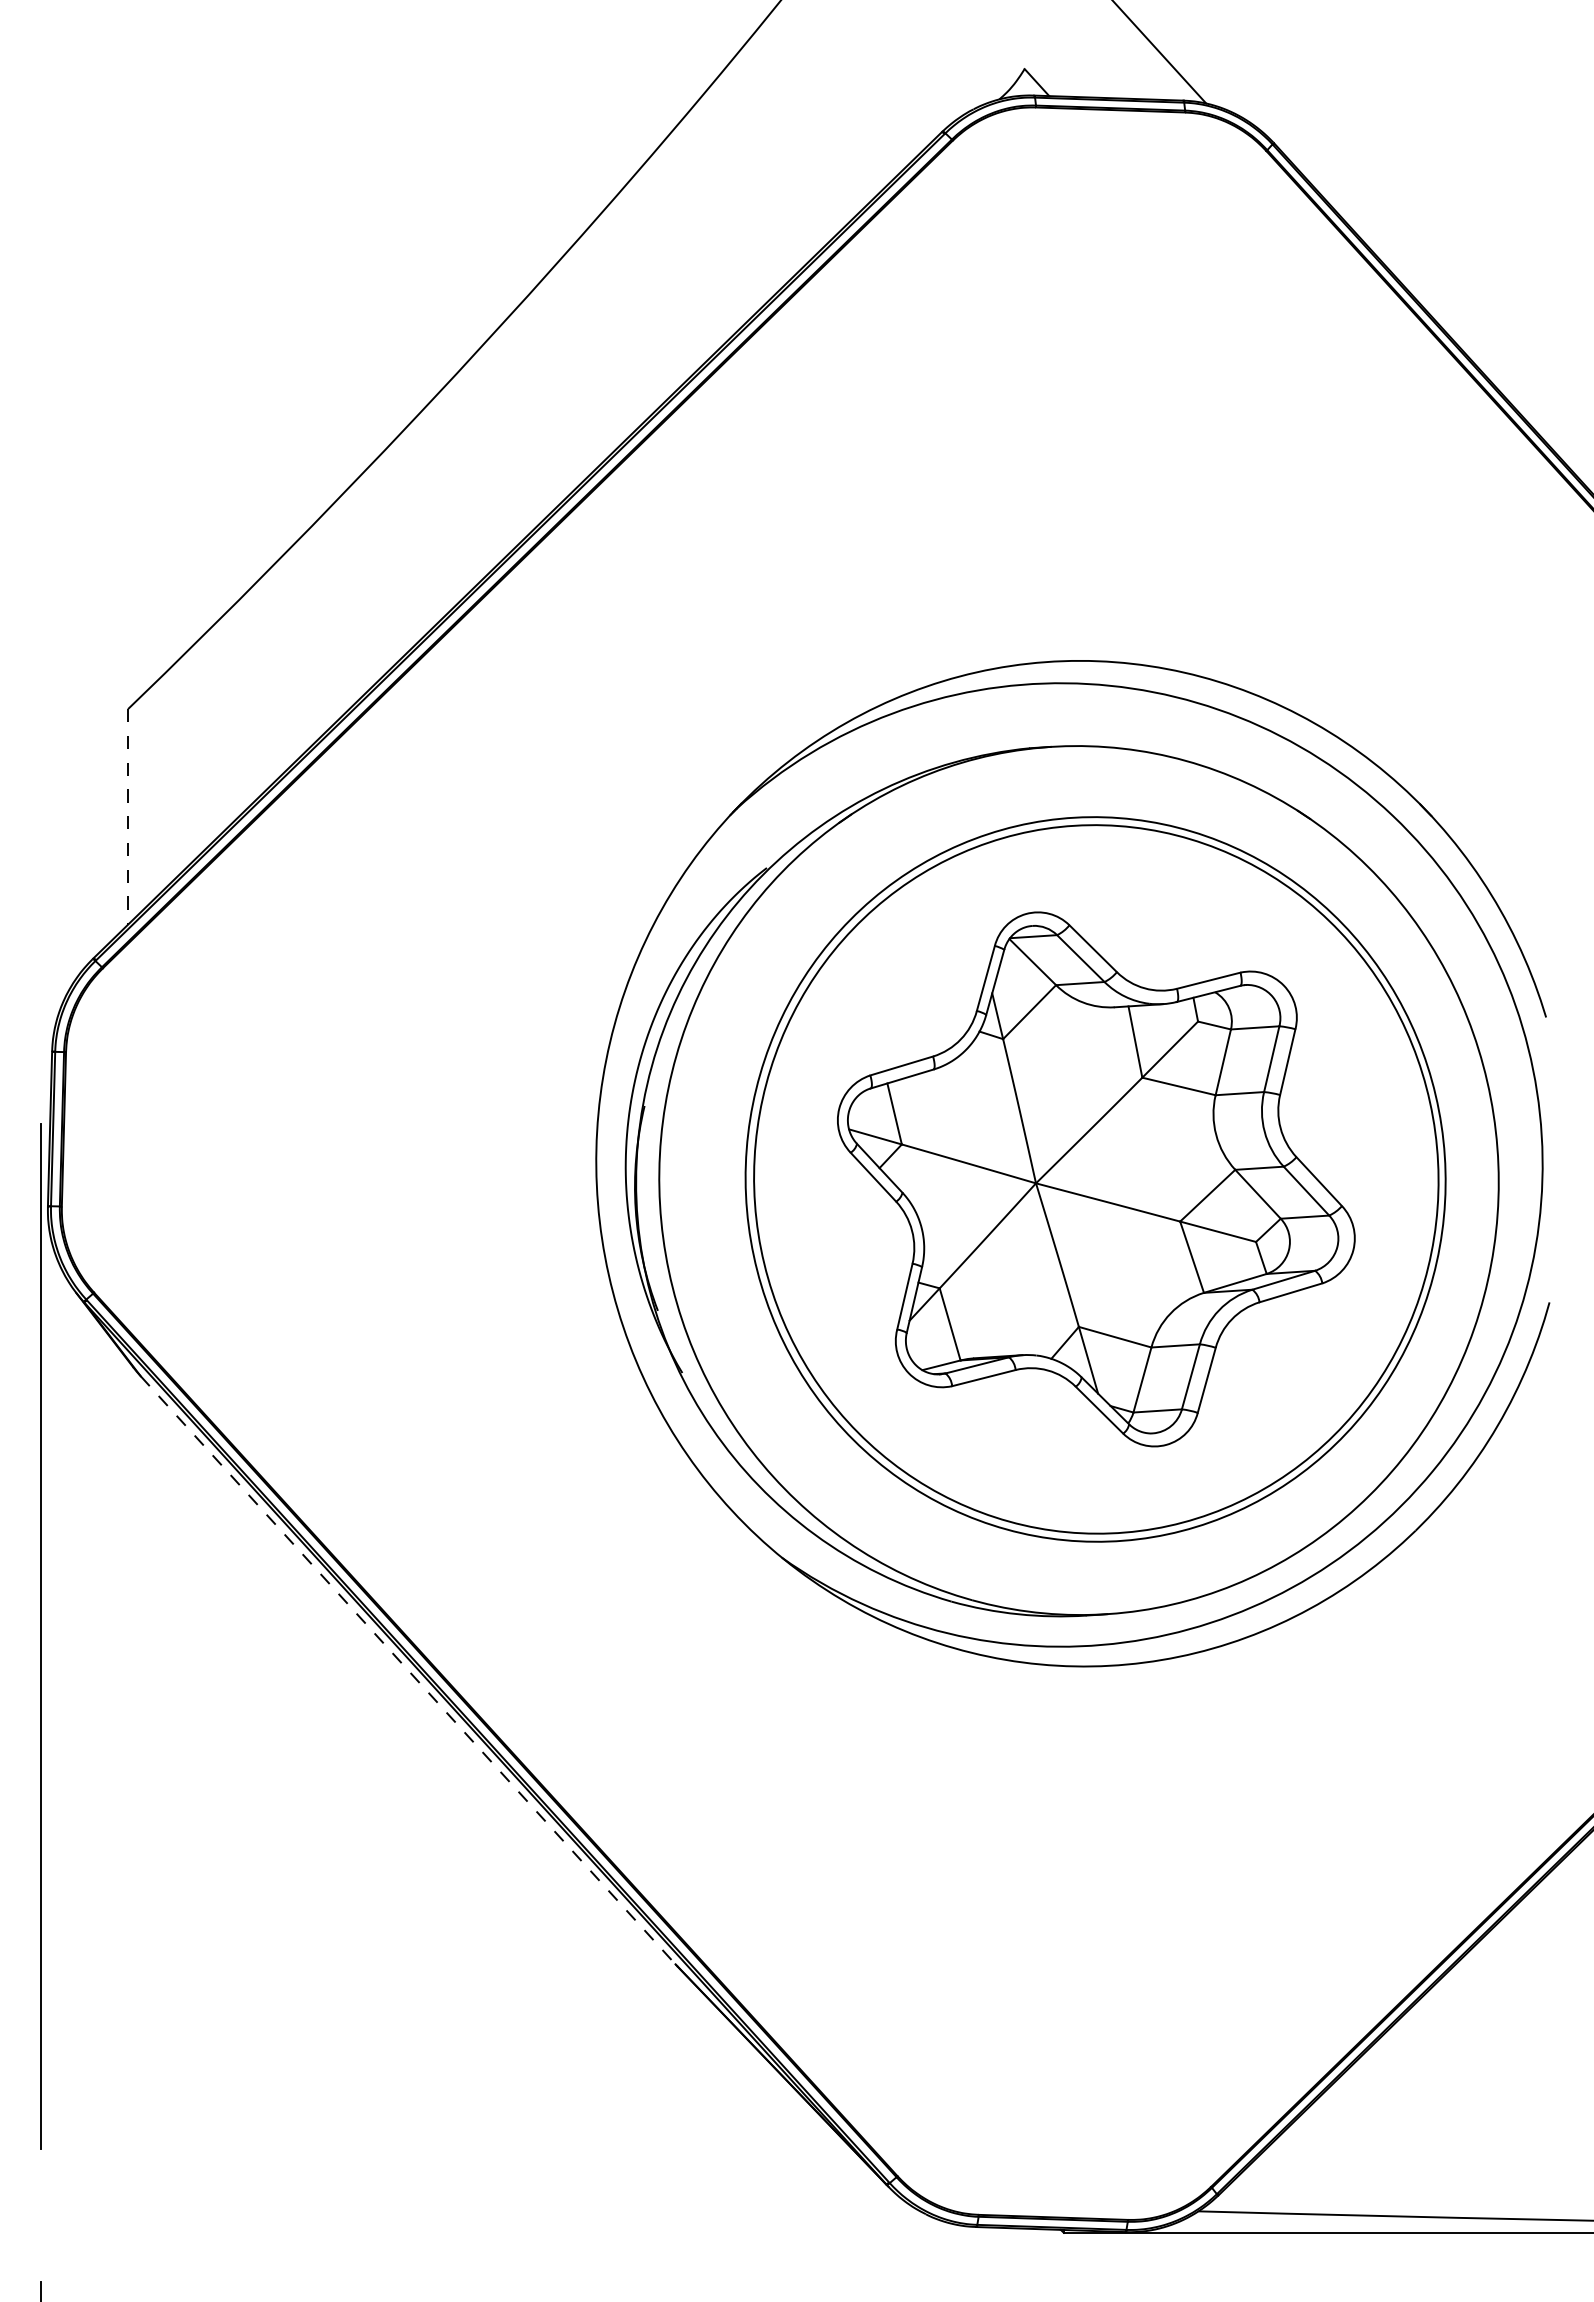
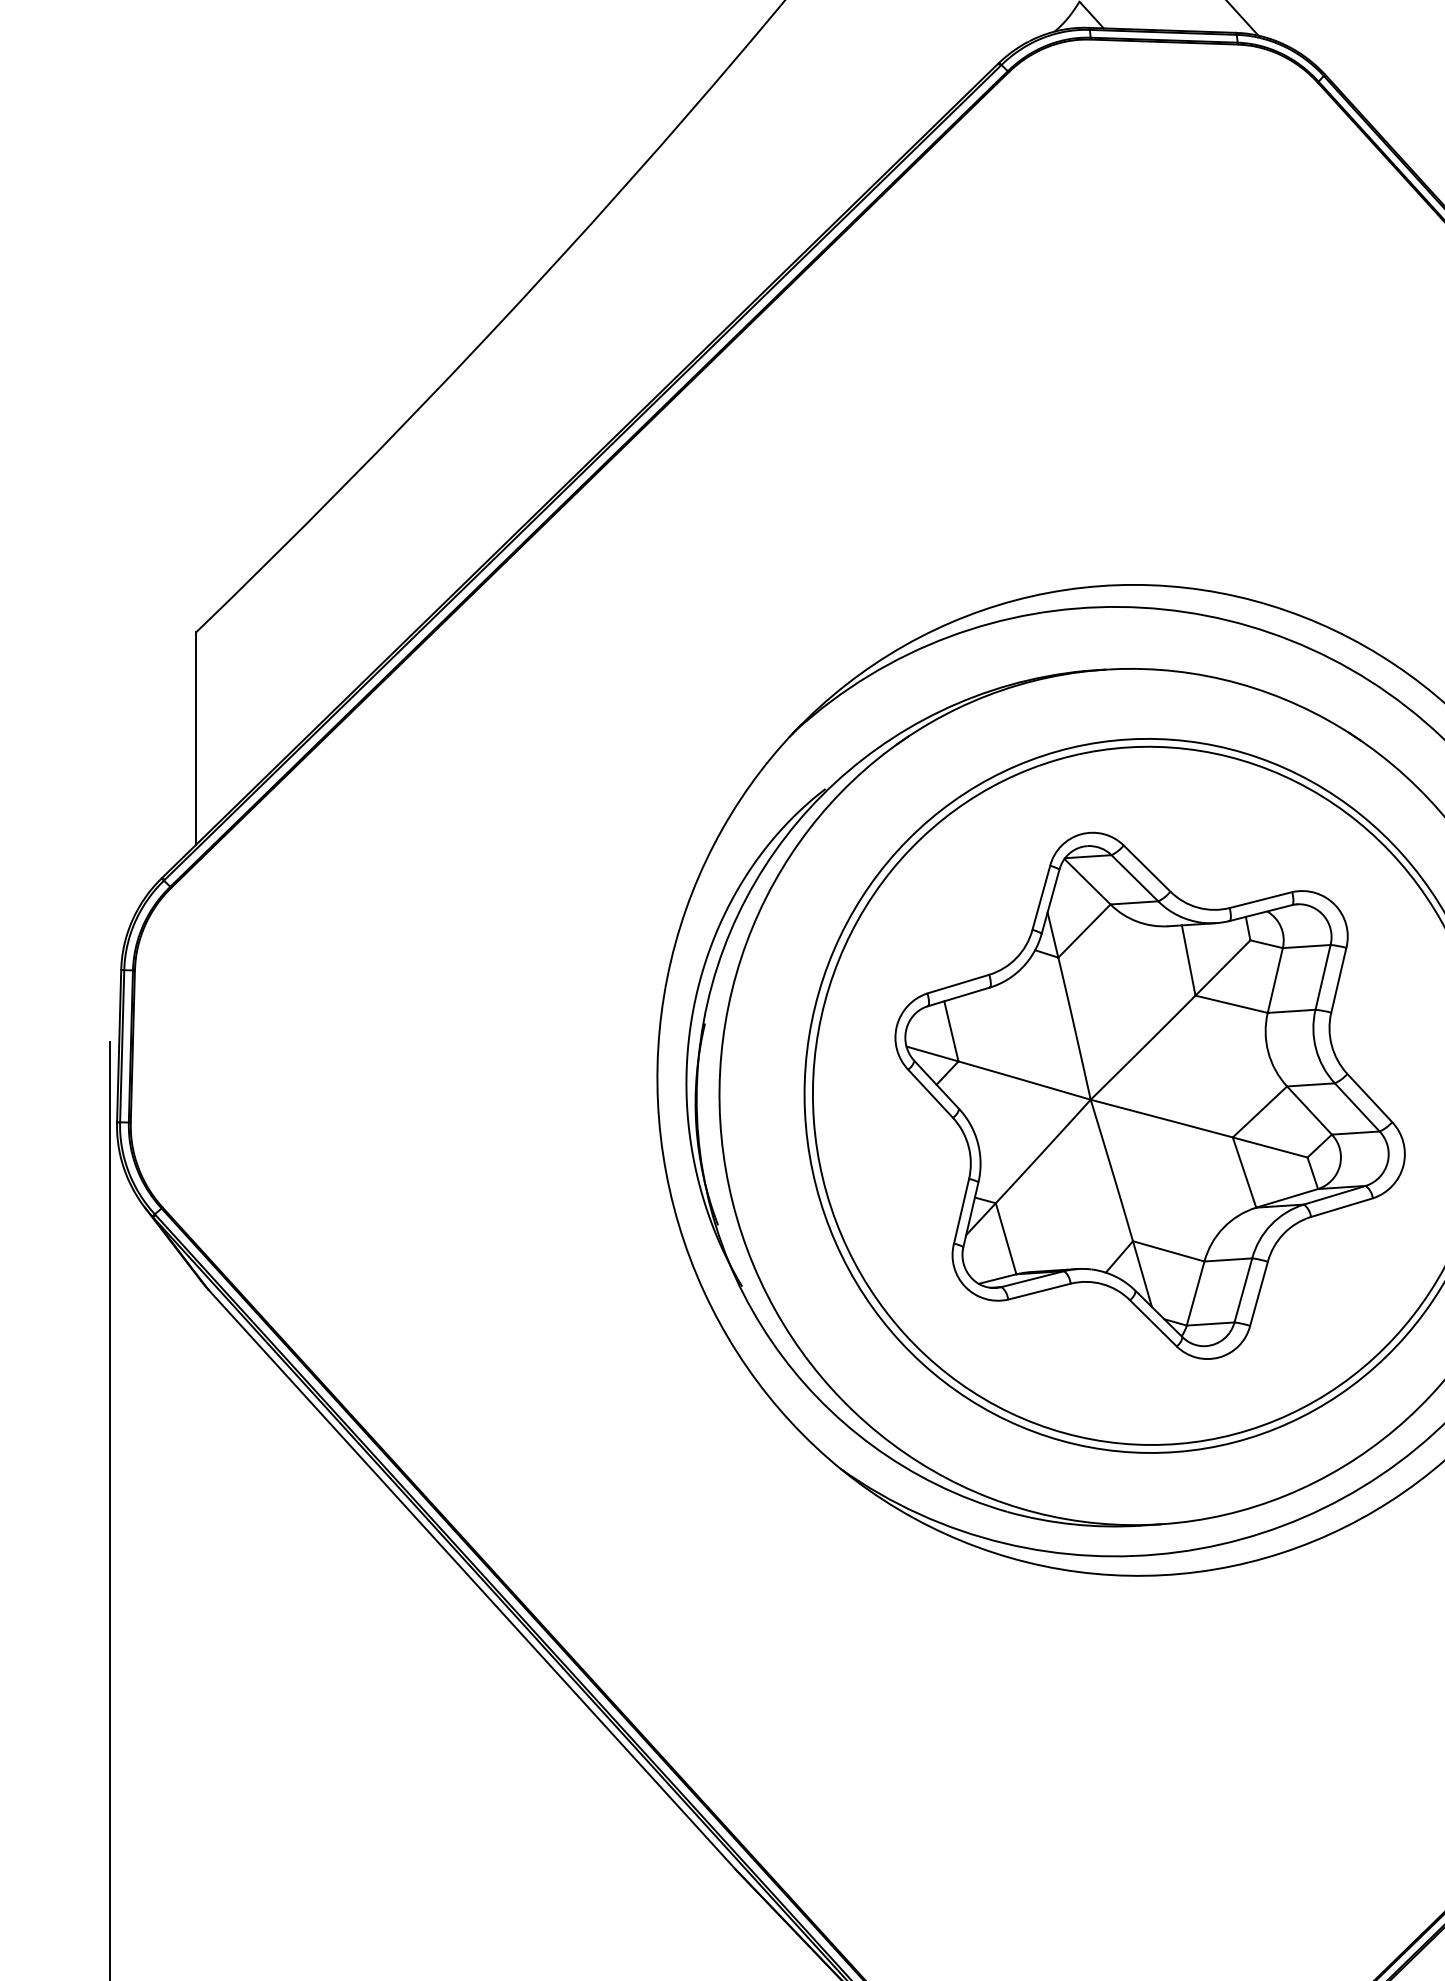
line: (128, 816) -> (196, 738), dashed -> solid
line: (408, 1670) -> (472, 1579), dashed -> solid

